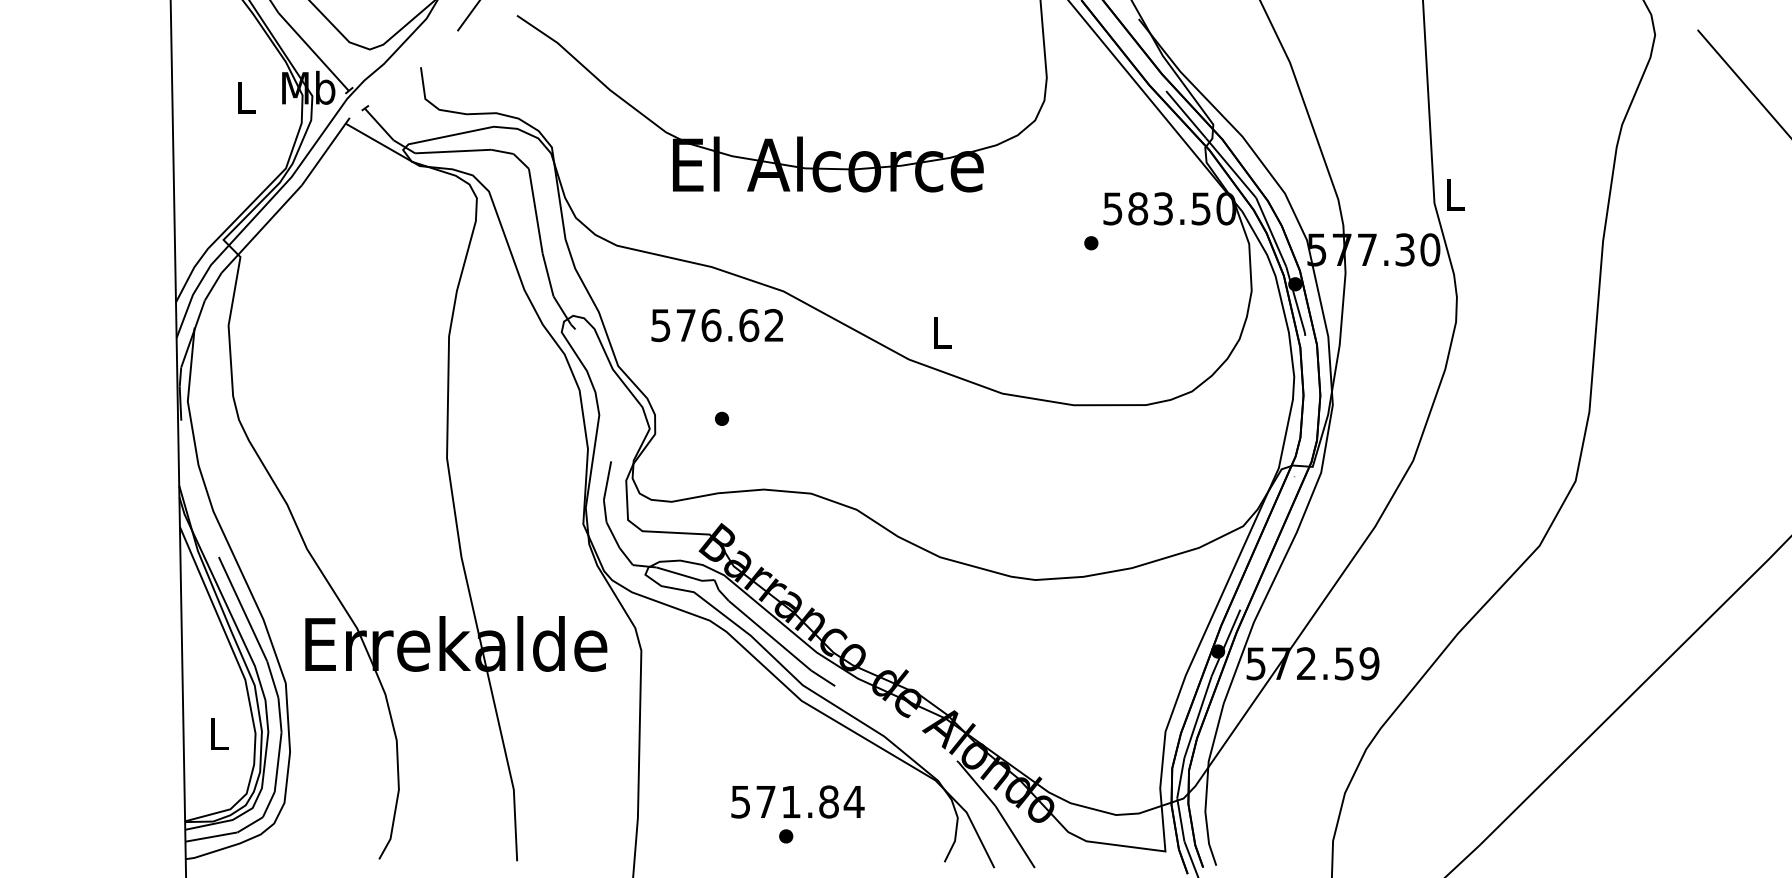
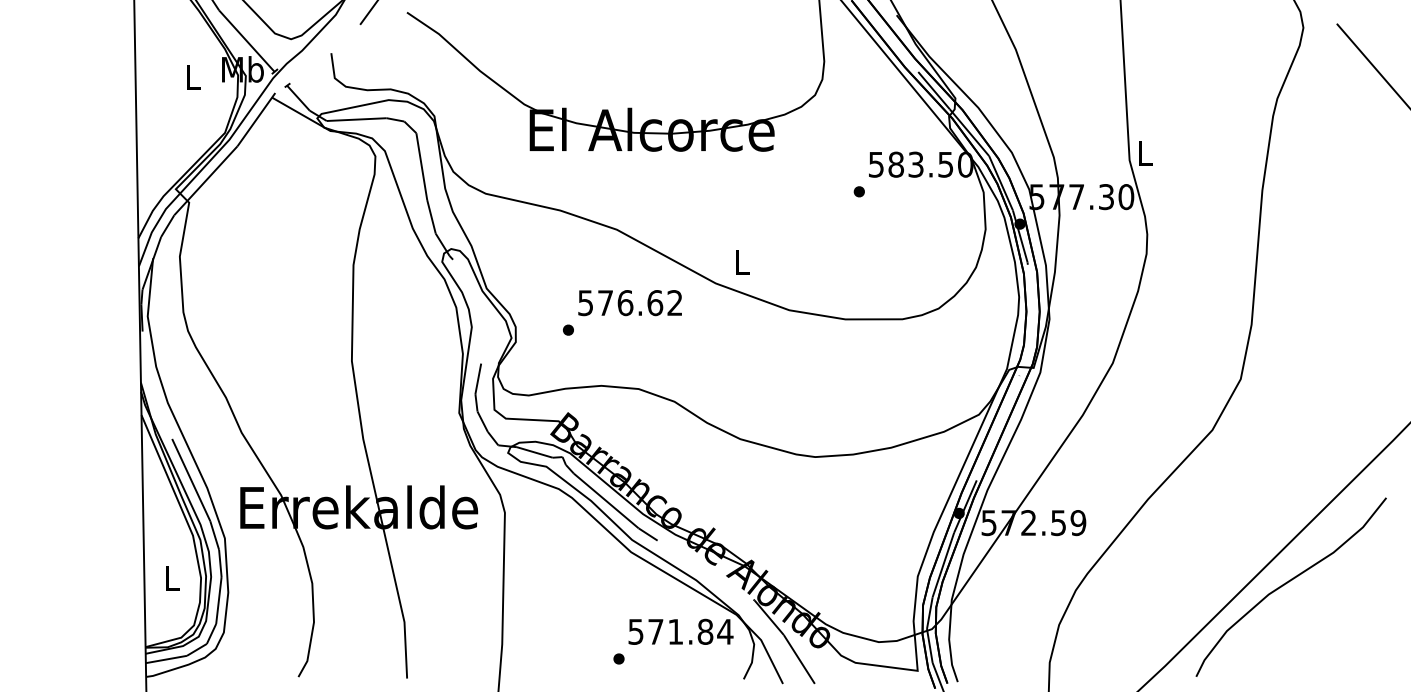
text: (716, 325) -> (629, 303), moved
curve: (1636, 739) -> (1288, 582), added
text: (797, 801) -> (680, 631), moved

